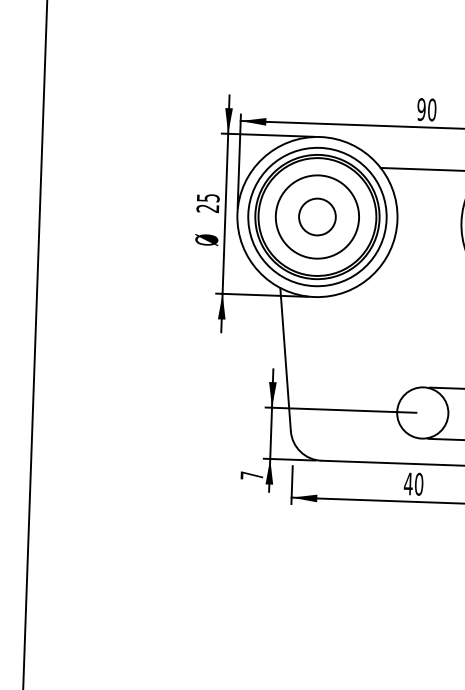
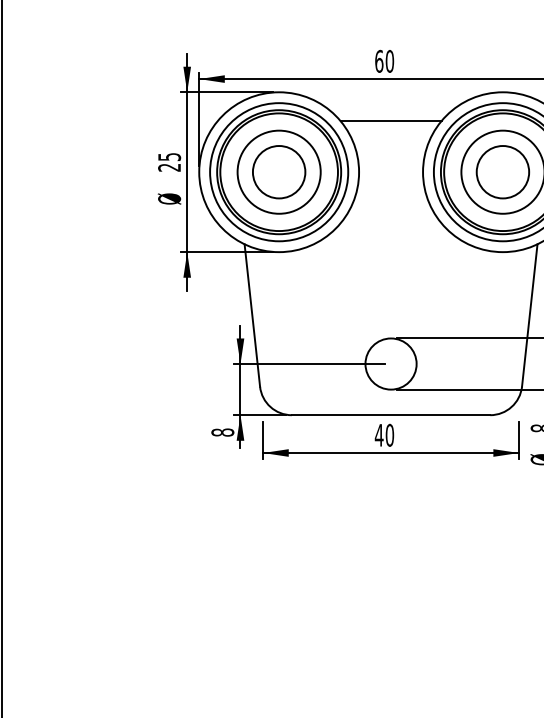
text: (421, 108) -> (379, 60), 90 -> 60
circle: (316, 217) -> (278, 172), size x1.43
text: (251, 475) -> (222, 432), 7 -> 8

